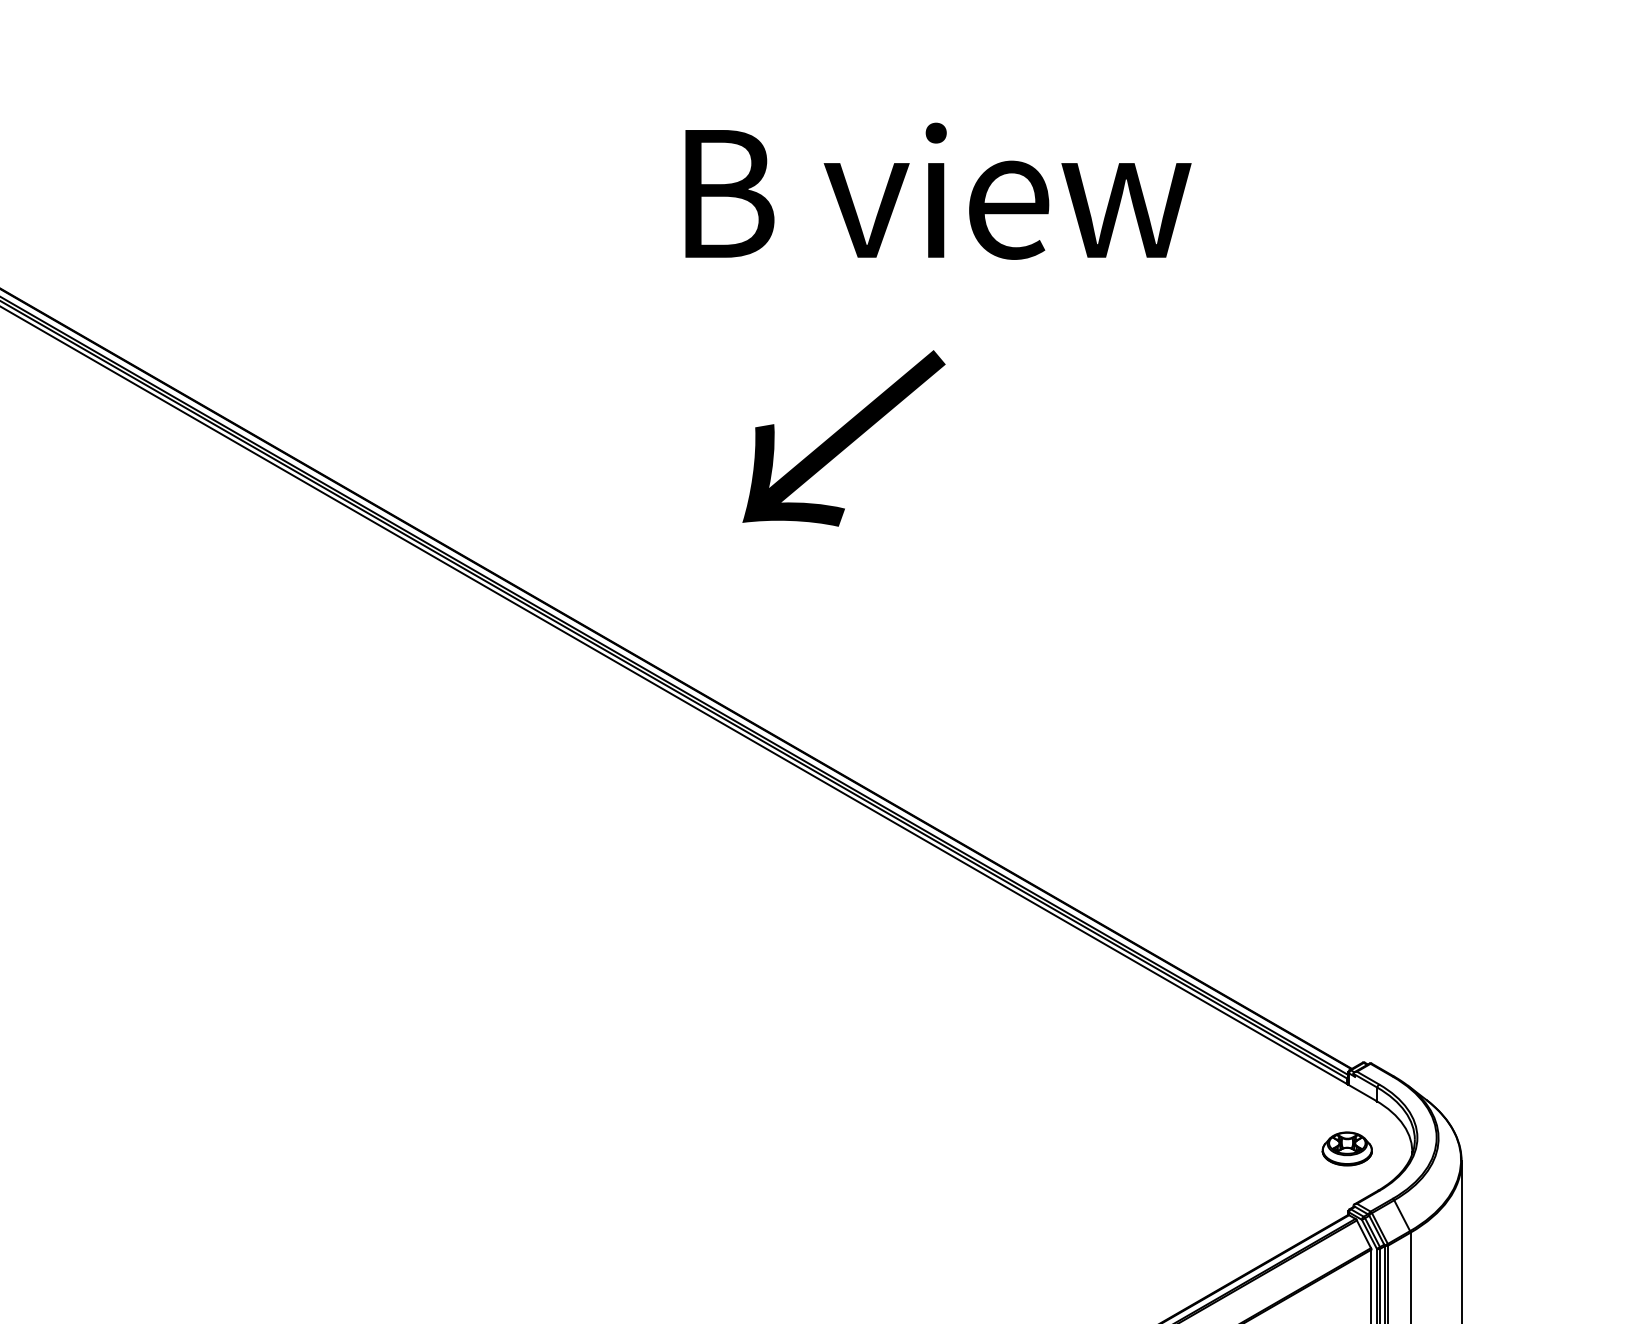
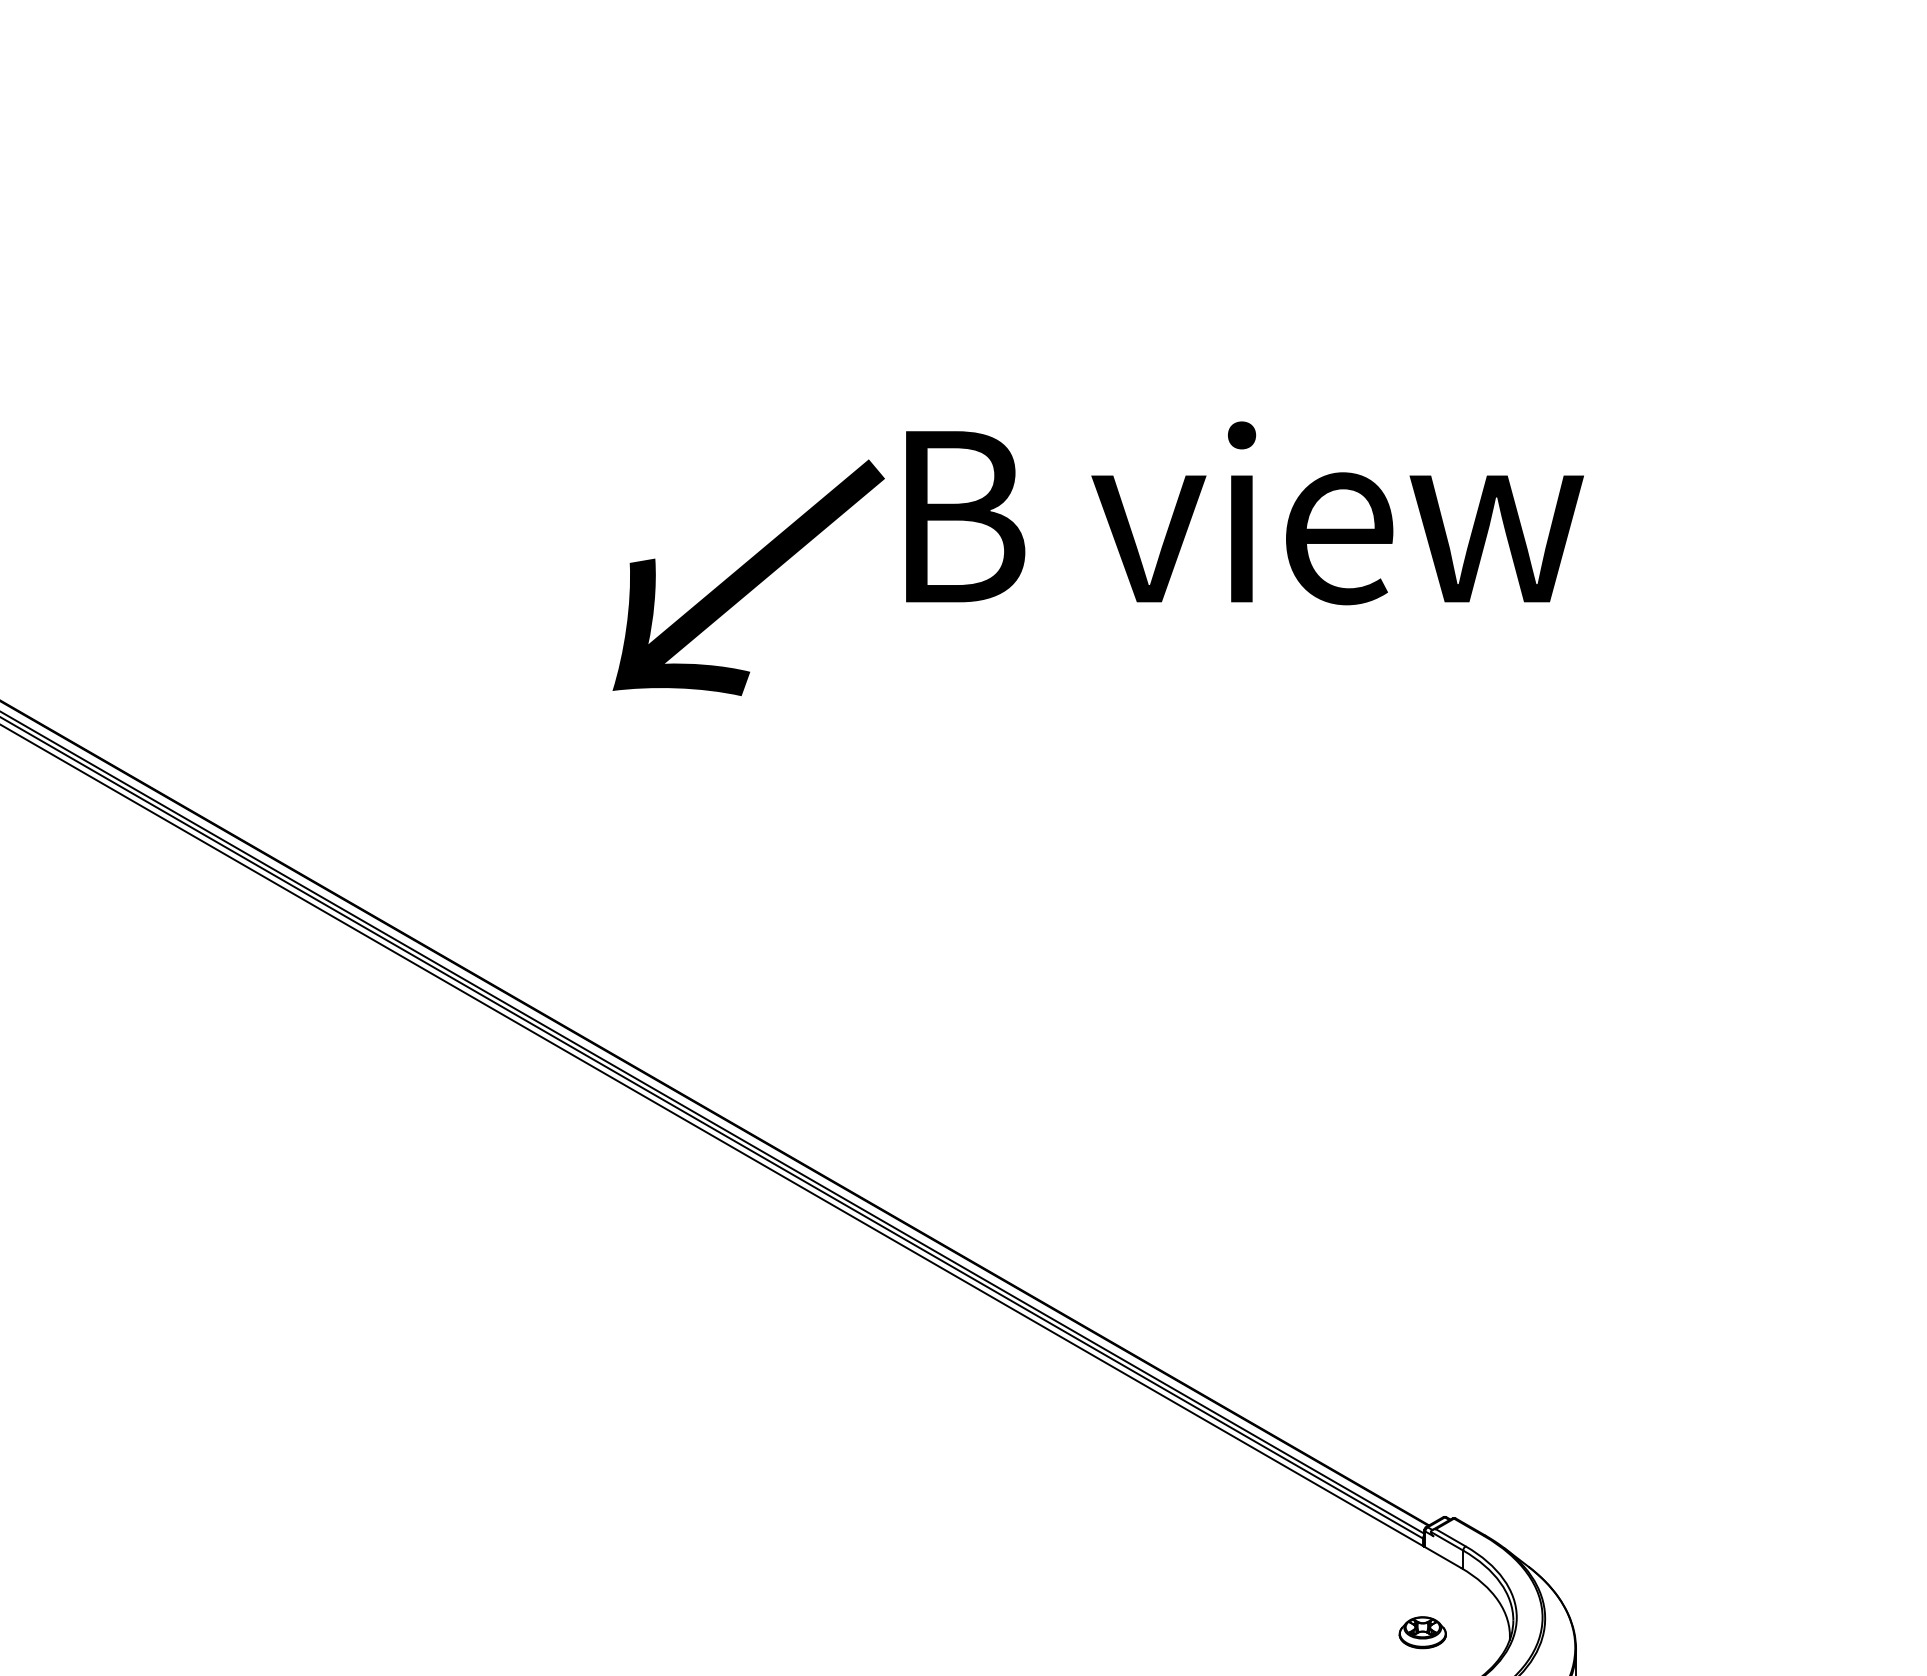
text: (938, 190) -> (1244, 512), moved
text: (843, 438) -> (748, 577), moved
part: (1346, 1148) -> (1421, 1632), size x0.7

